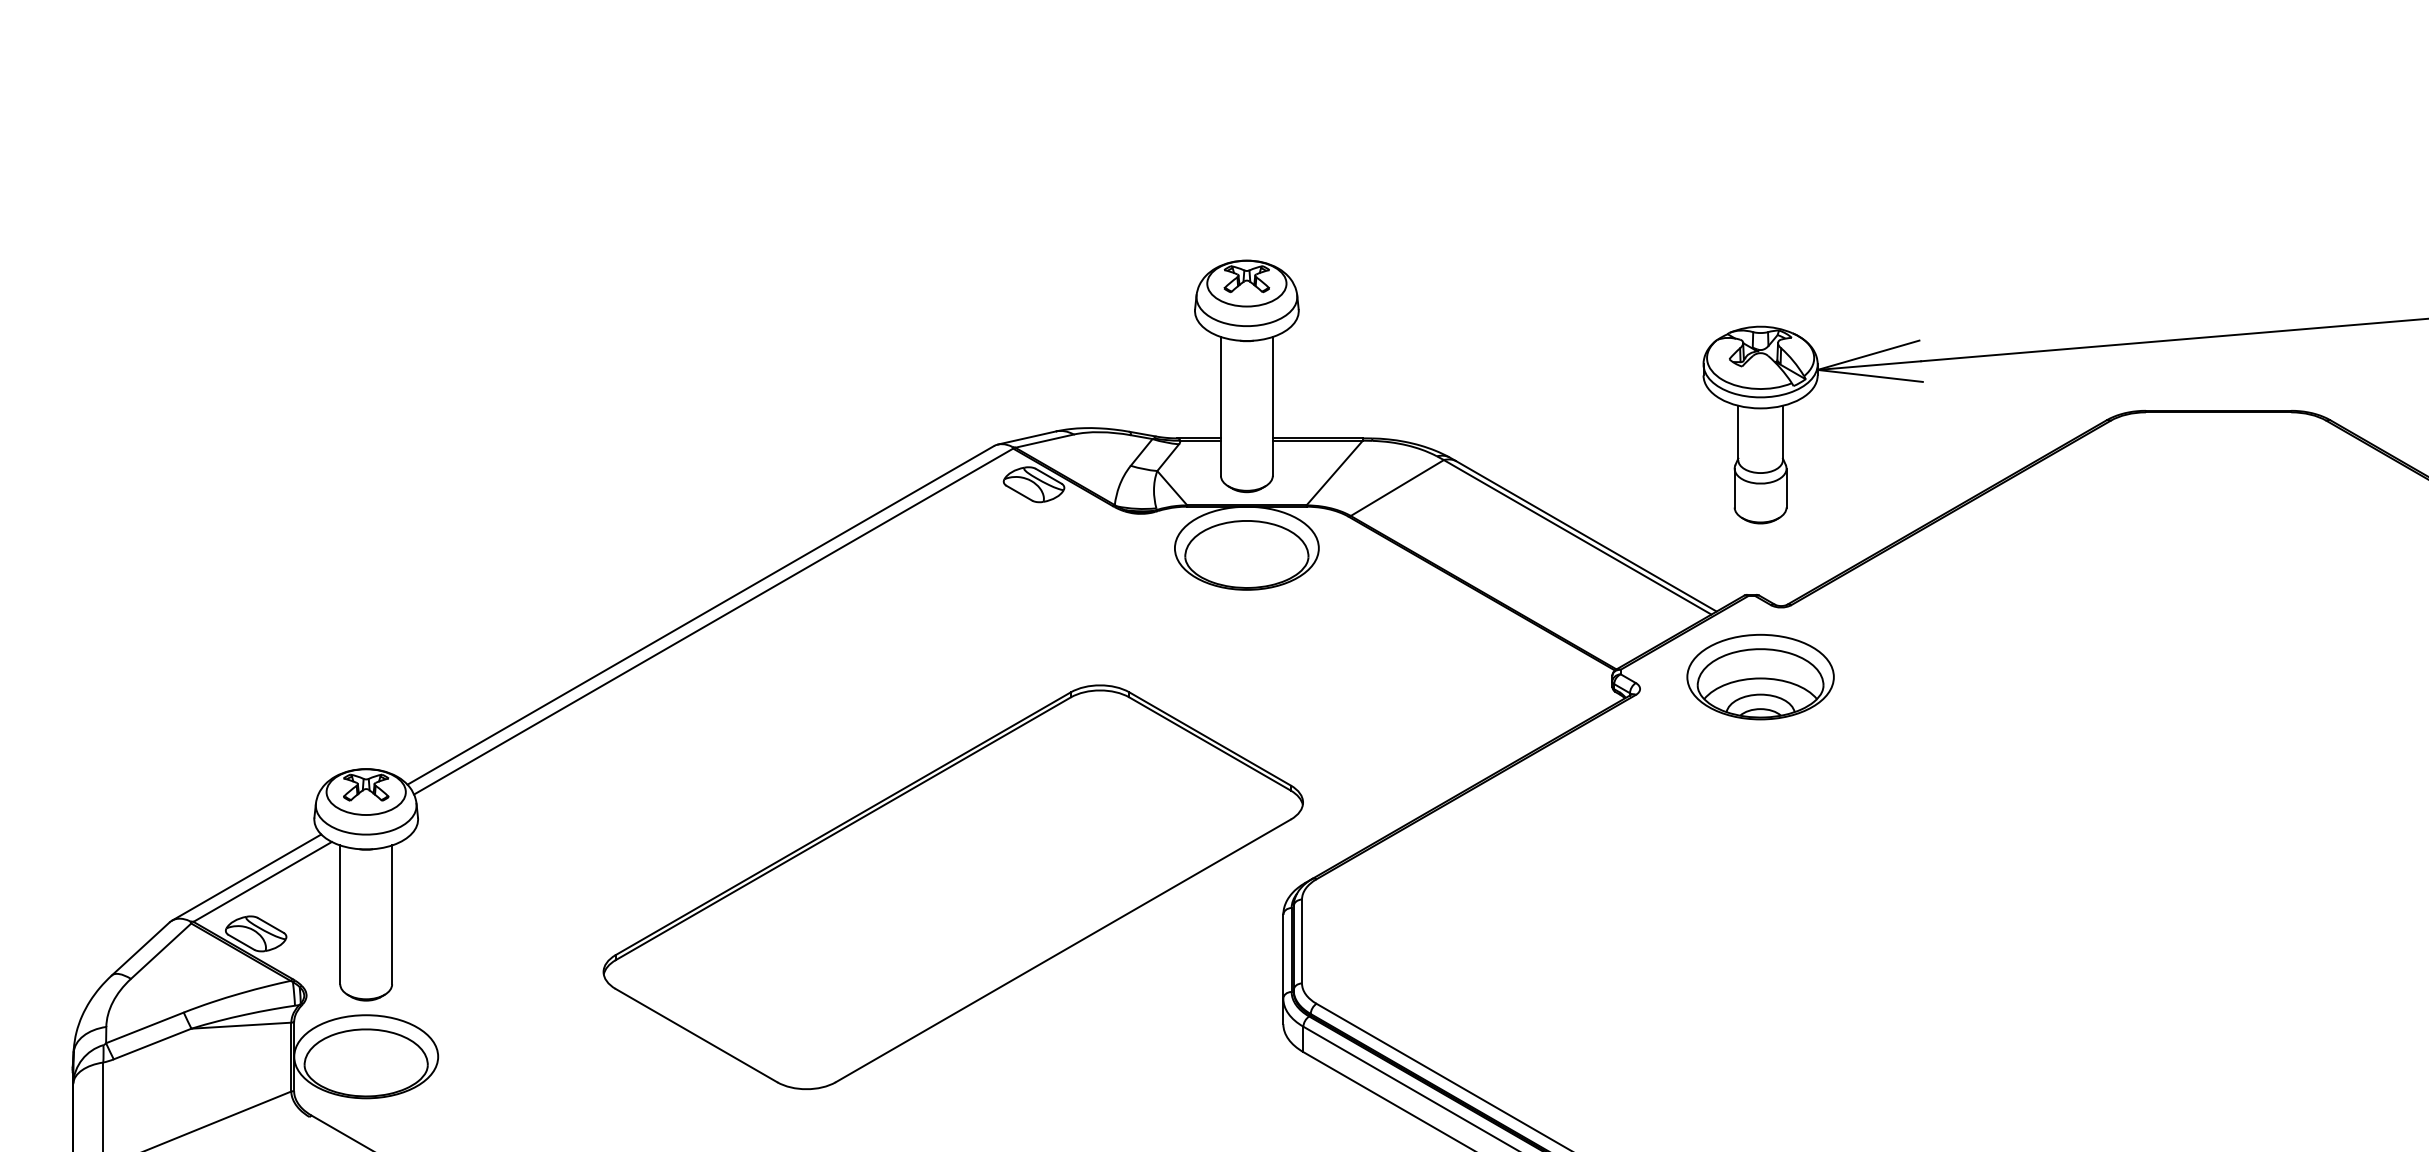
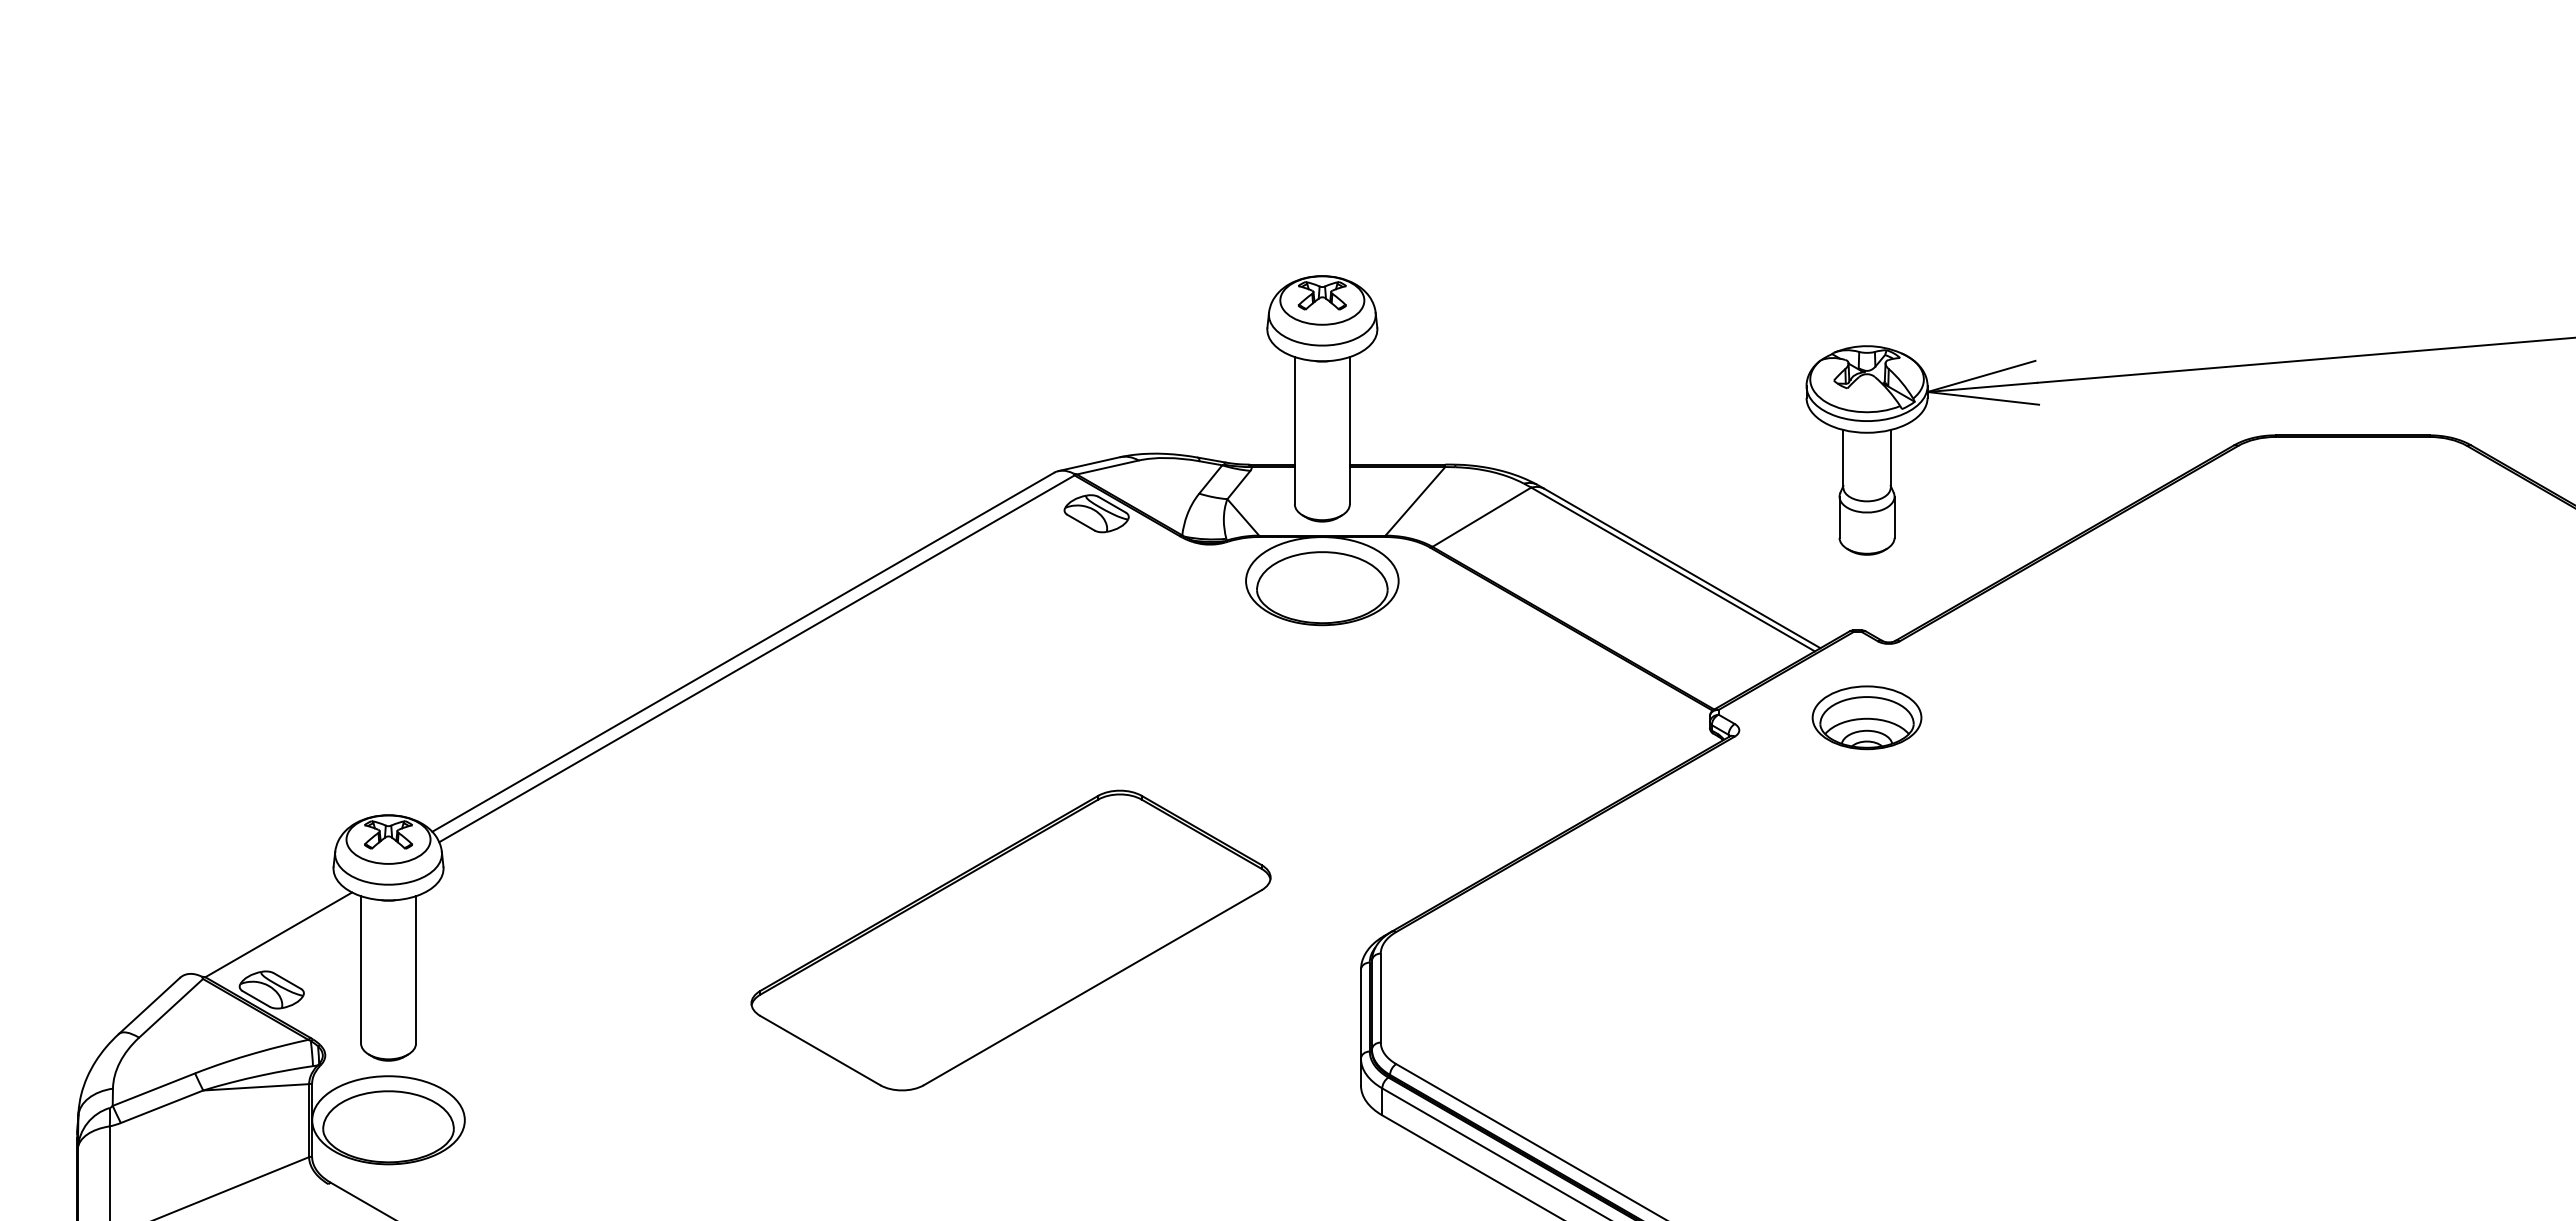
part: (1760, 676) -> (1866, 717), size x0.7
line: (246, 876) -> (261, 929), removed
part: (952, 887) -> (1010, 940), size x0.7

